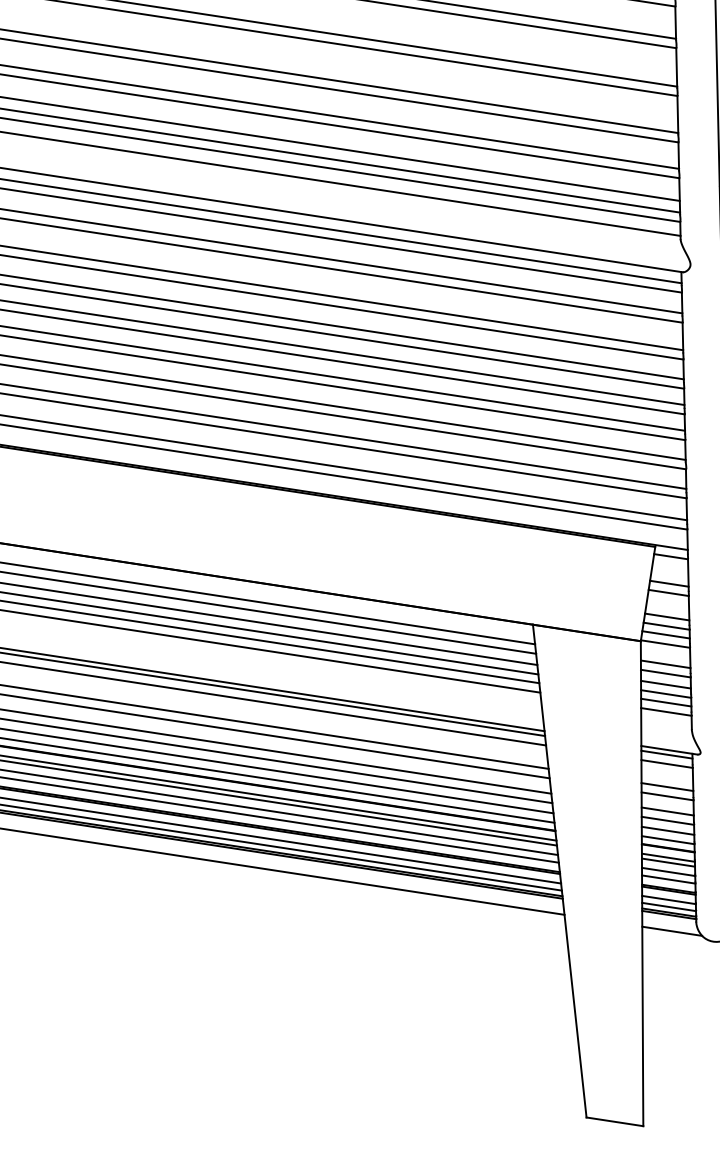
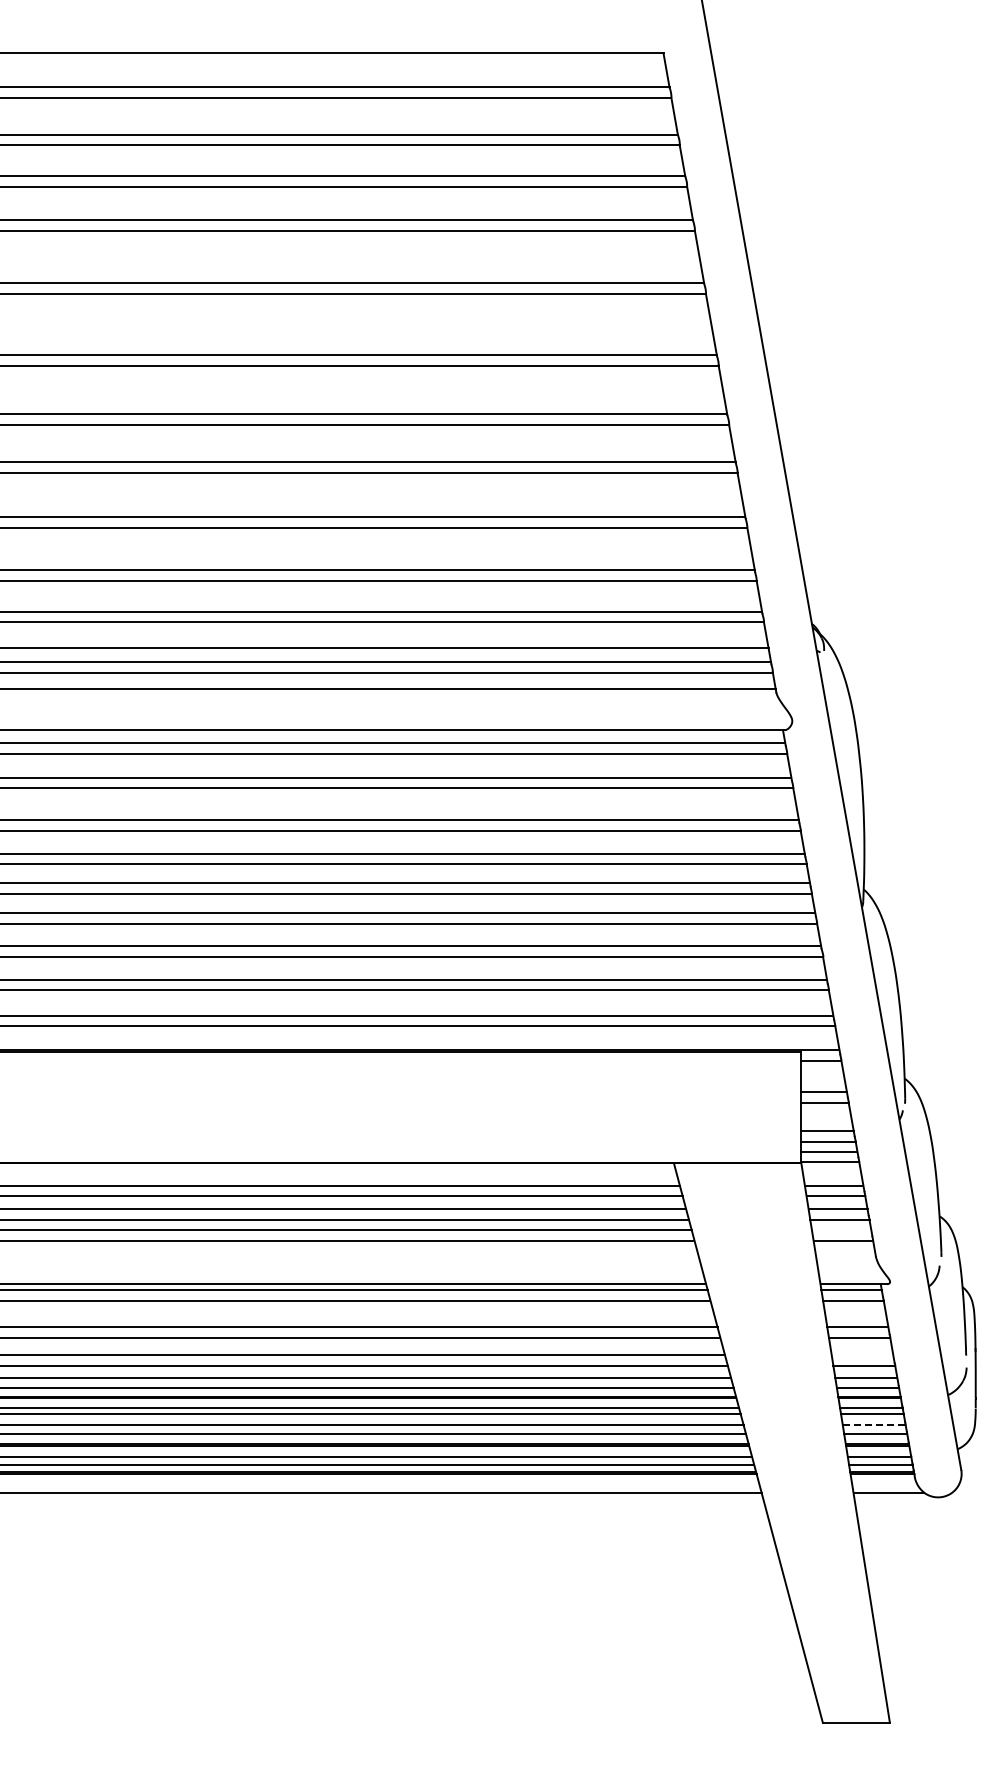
line: (666, 702) -> (841, 1229), removed
line: (667, 811) -> (862, 1355), removed
line: (668, 871) -> (874, 1424), solid -> dashed

